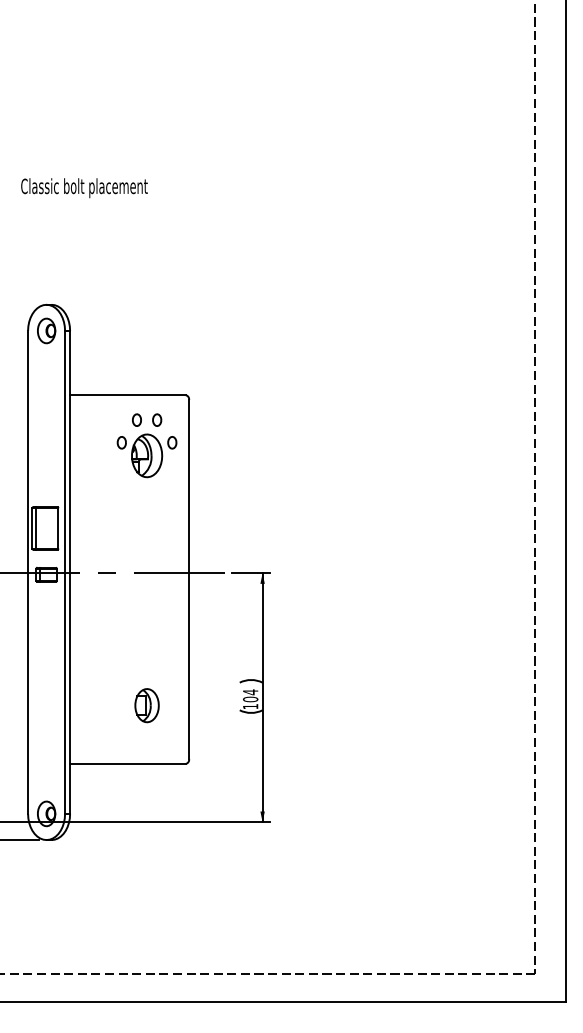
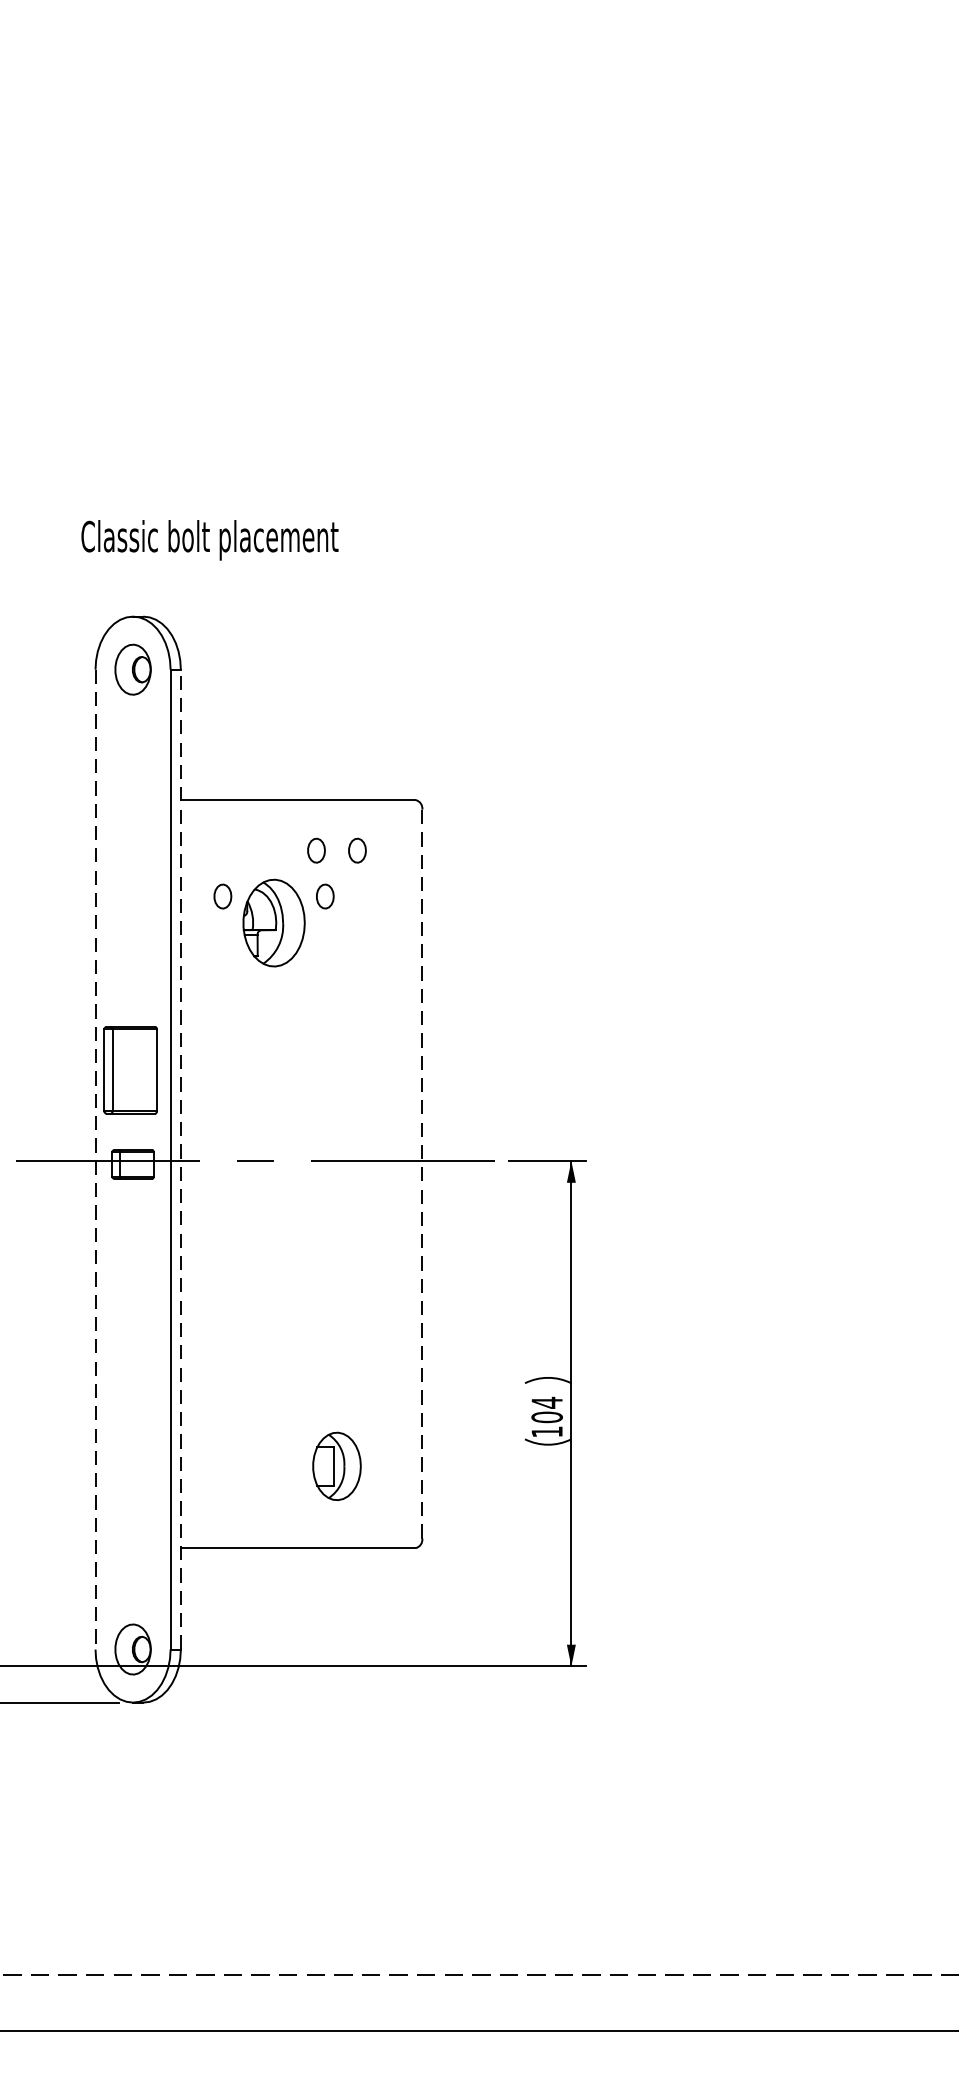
text: (84, 188) -> (210, 540), moved
part: (146, 455) -> (272, 922), moved
line: (70, 571) -> (181, 1157), solid -> dashed
line: (28, 572) -> (96, 1159), solid -> dashed
line: (189, 579) -> (423, 1173), solid -> dashed
part: (146, 705) -> (335, 1466), moved

